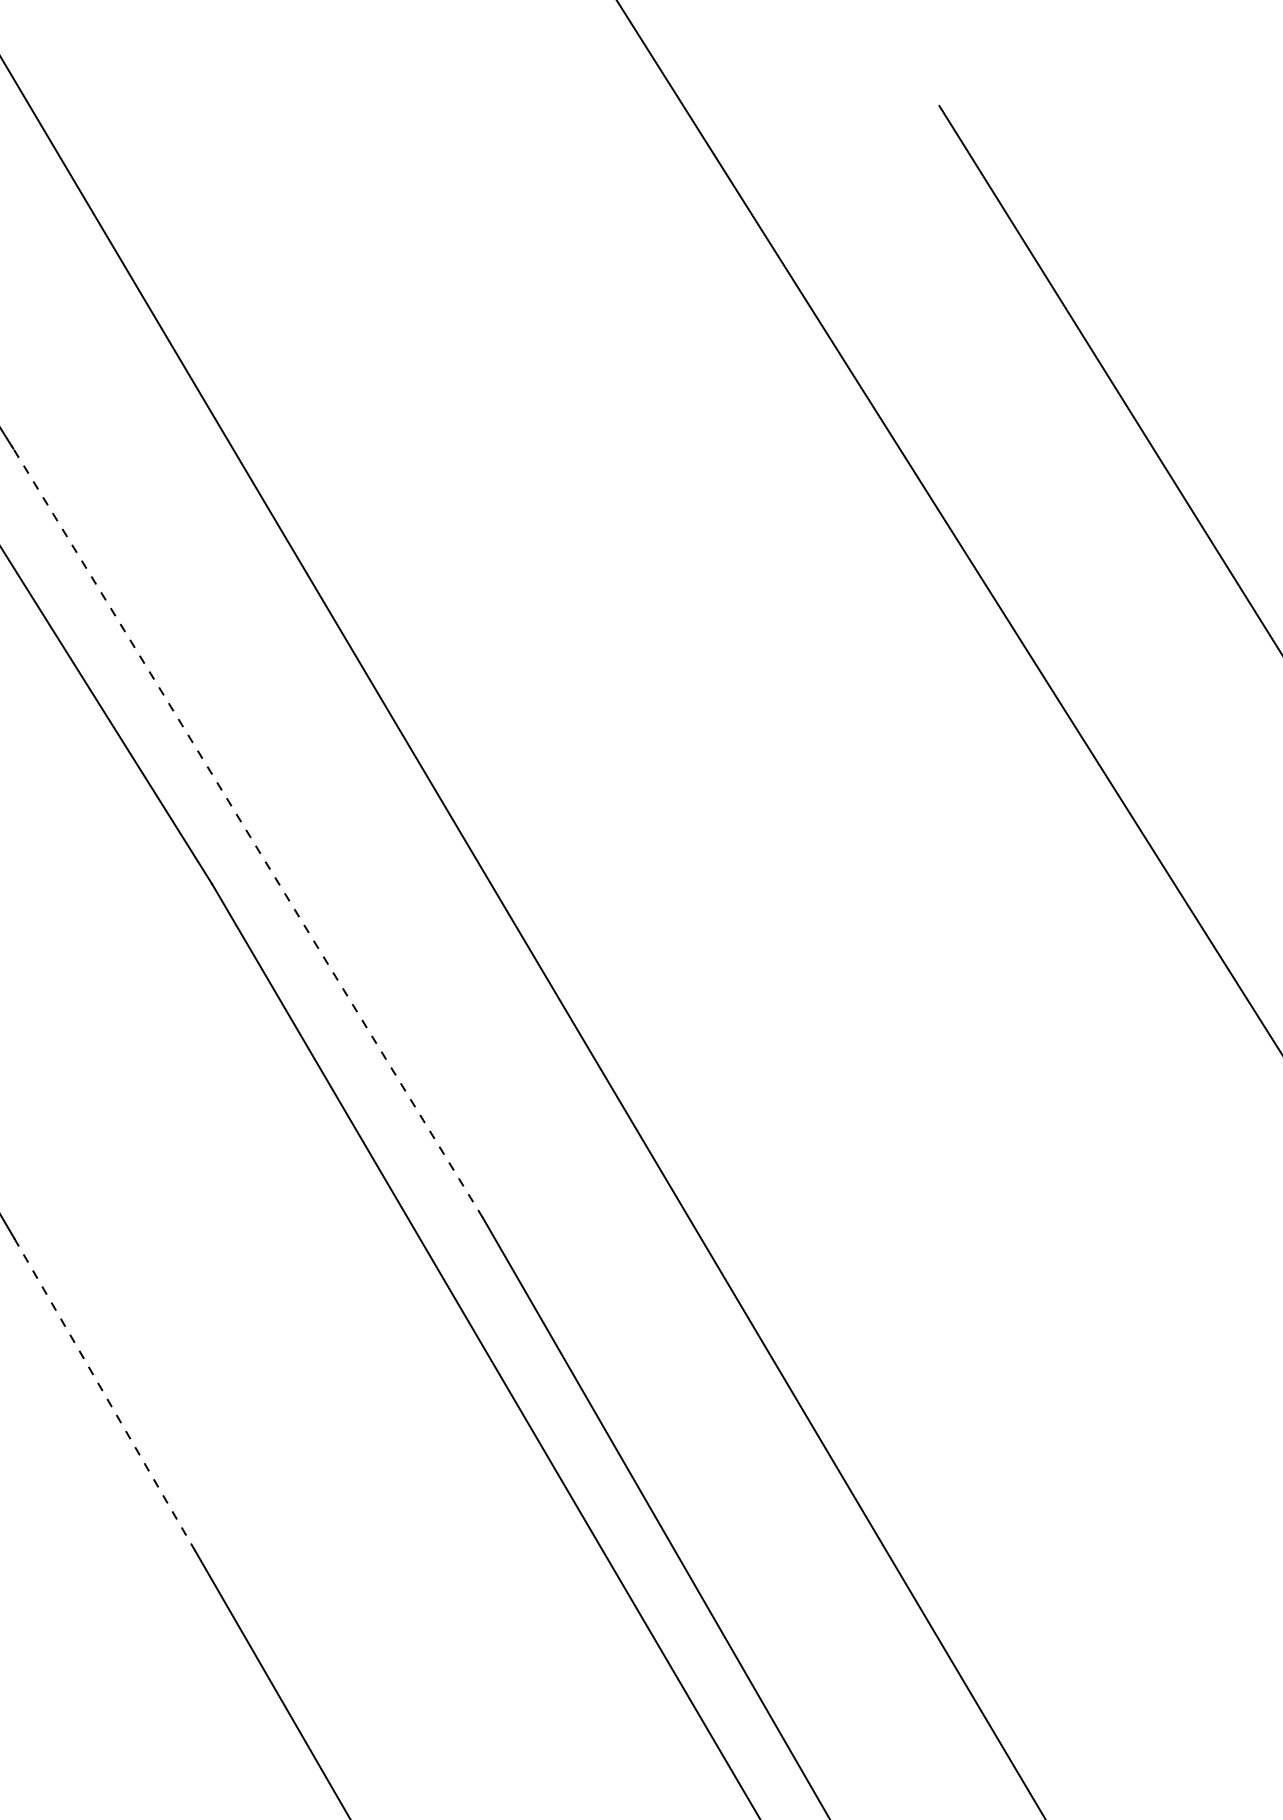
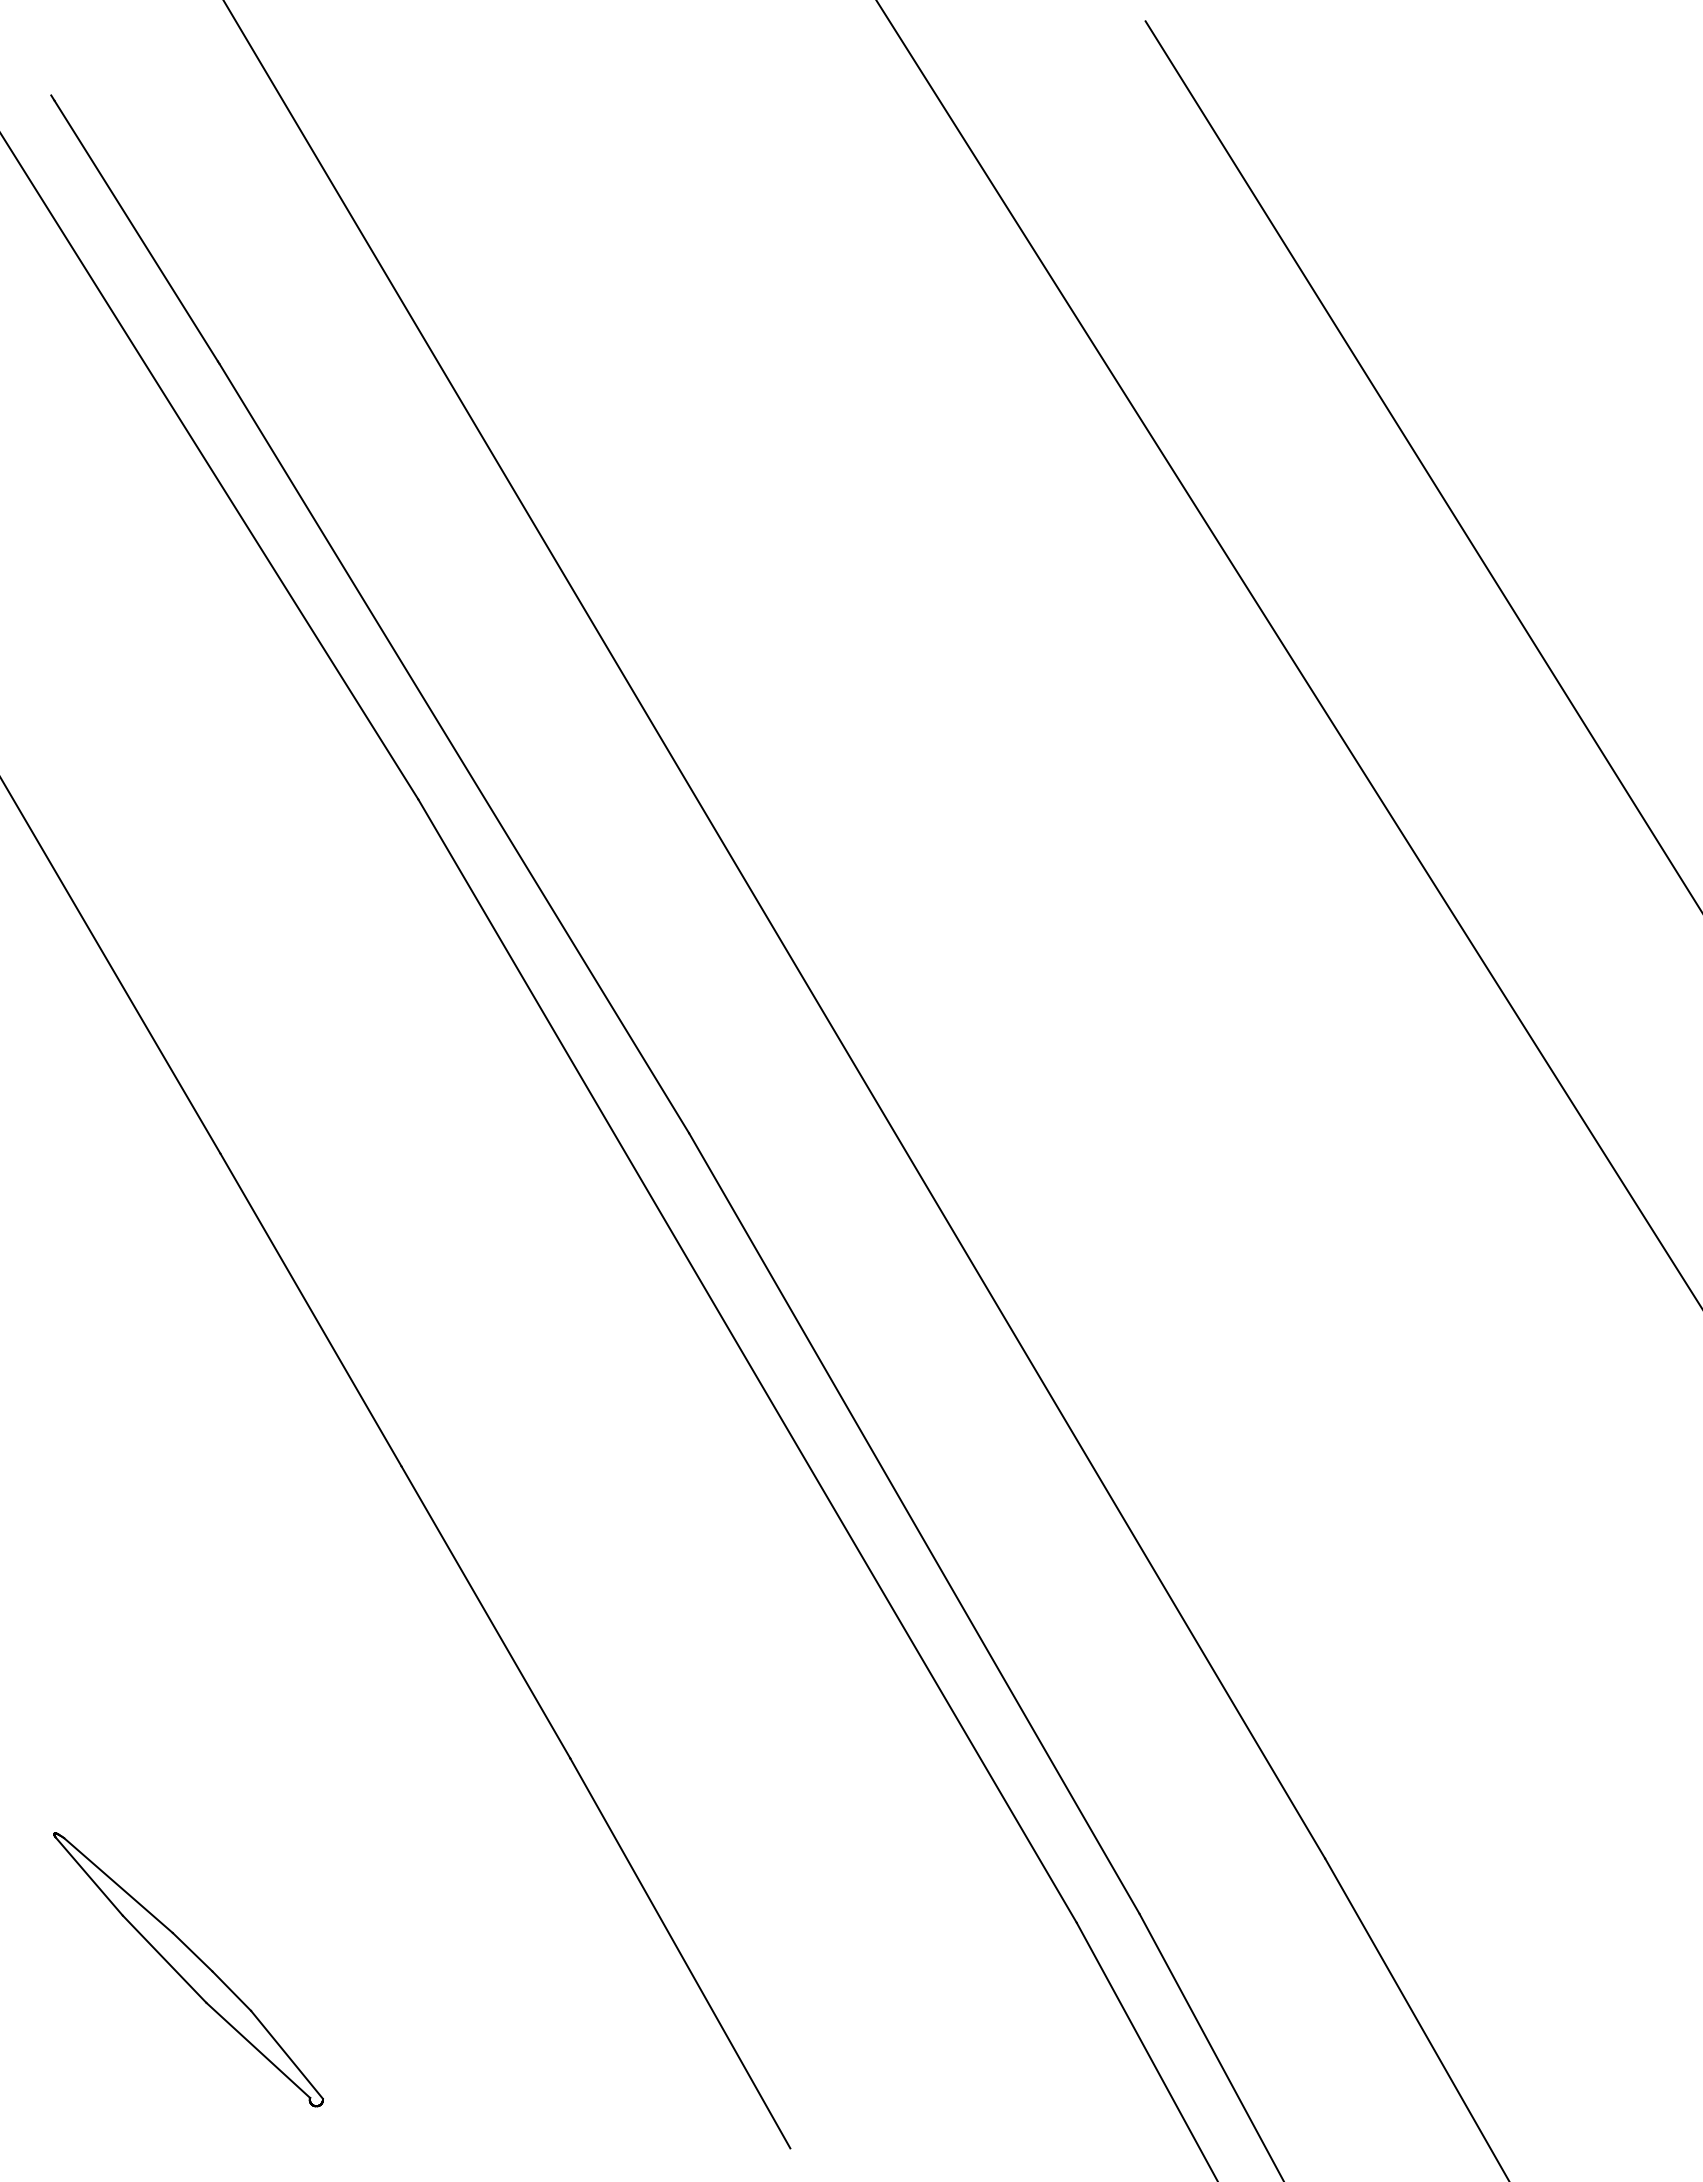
line: (248, 833) -> (454, 748), dashed -> solid
line: (105, 1395) -> (311, 1310), dashed -> solid

